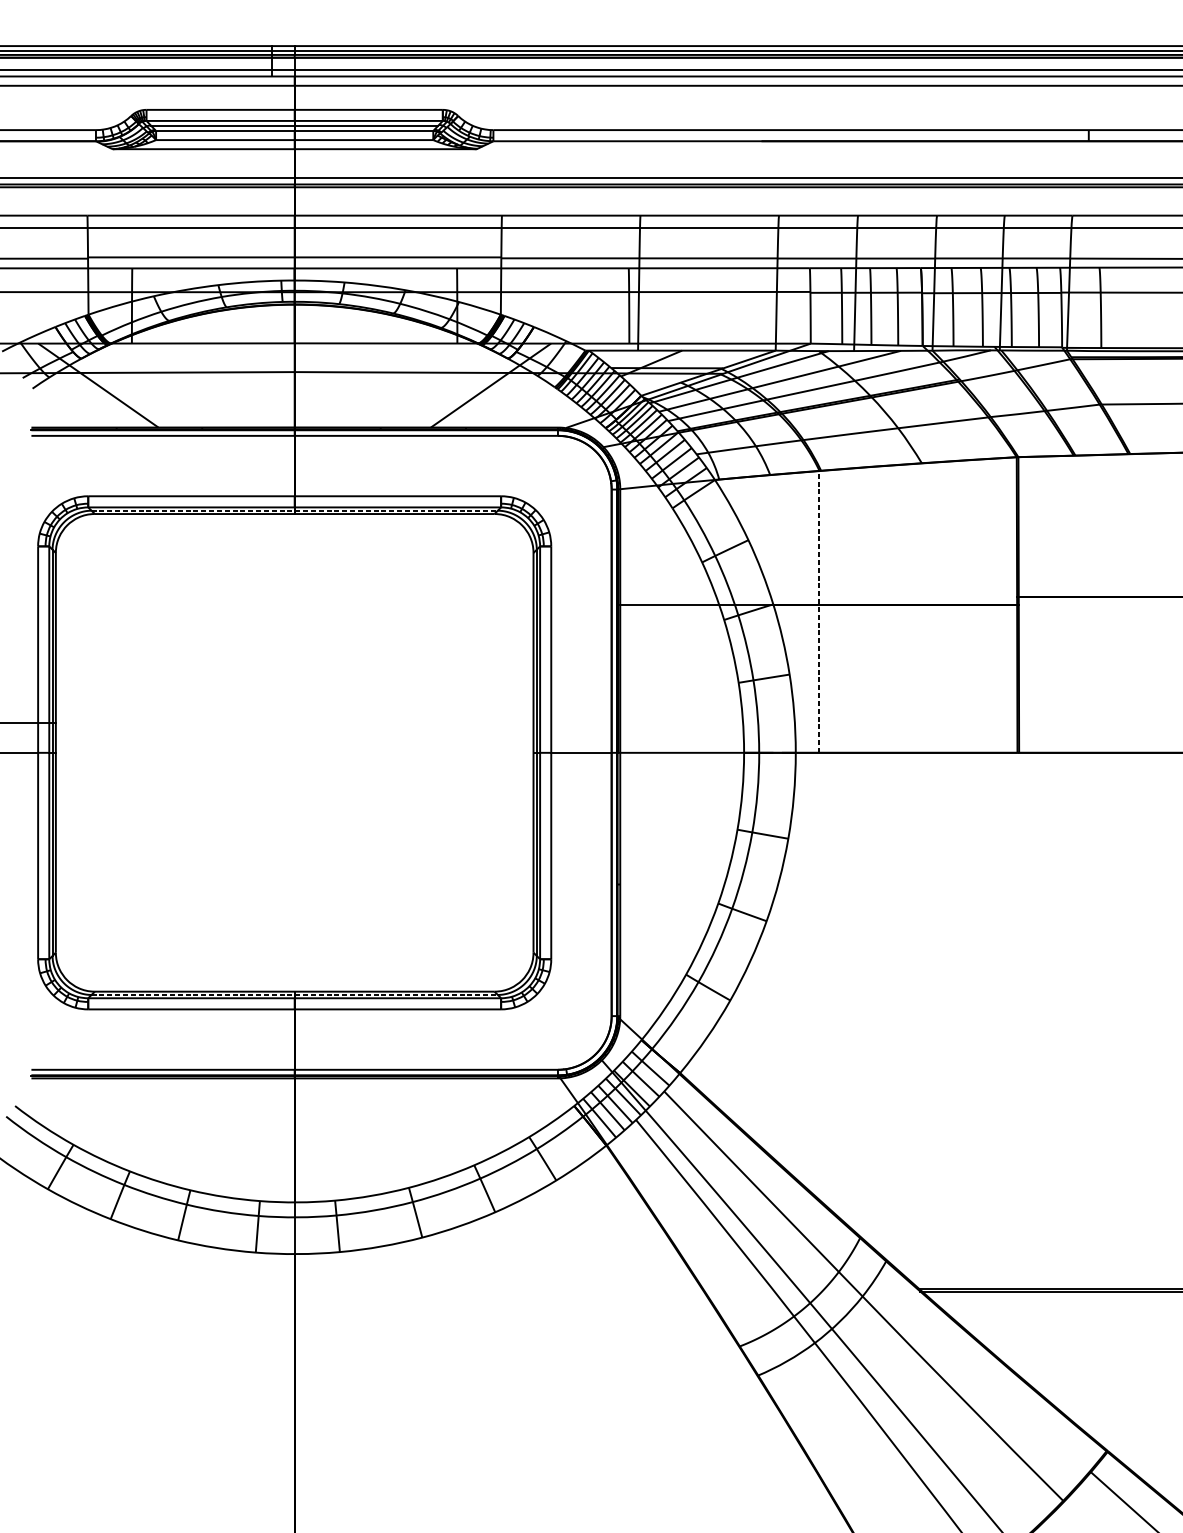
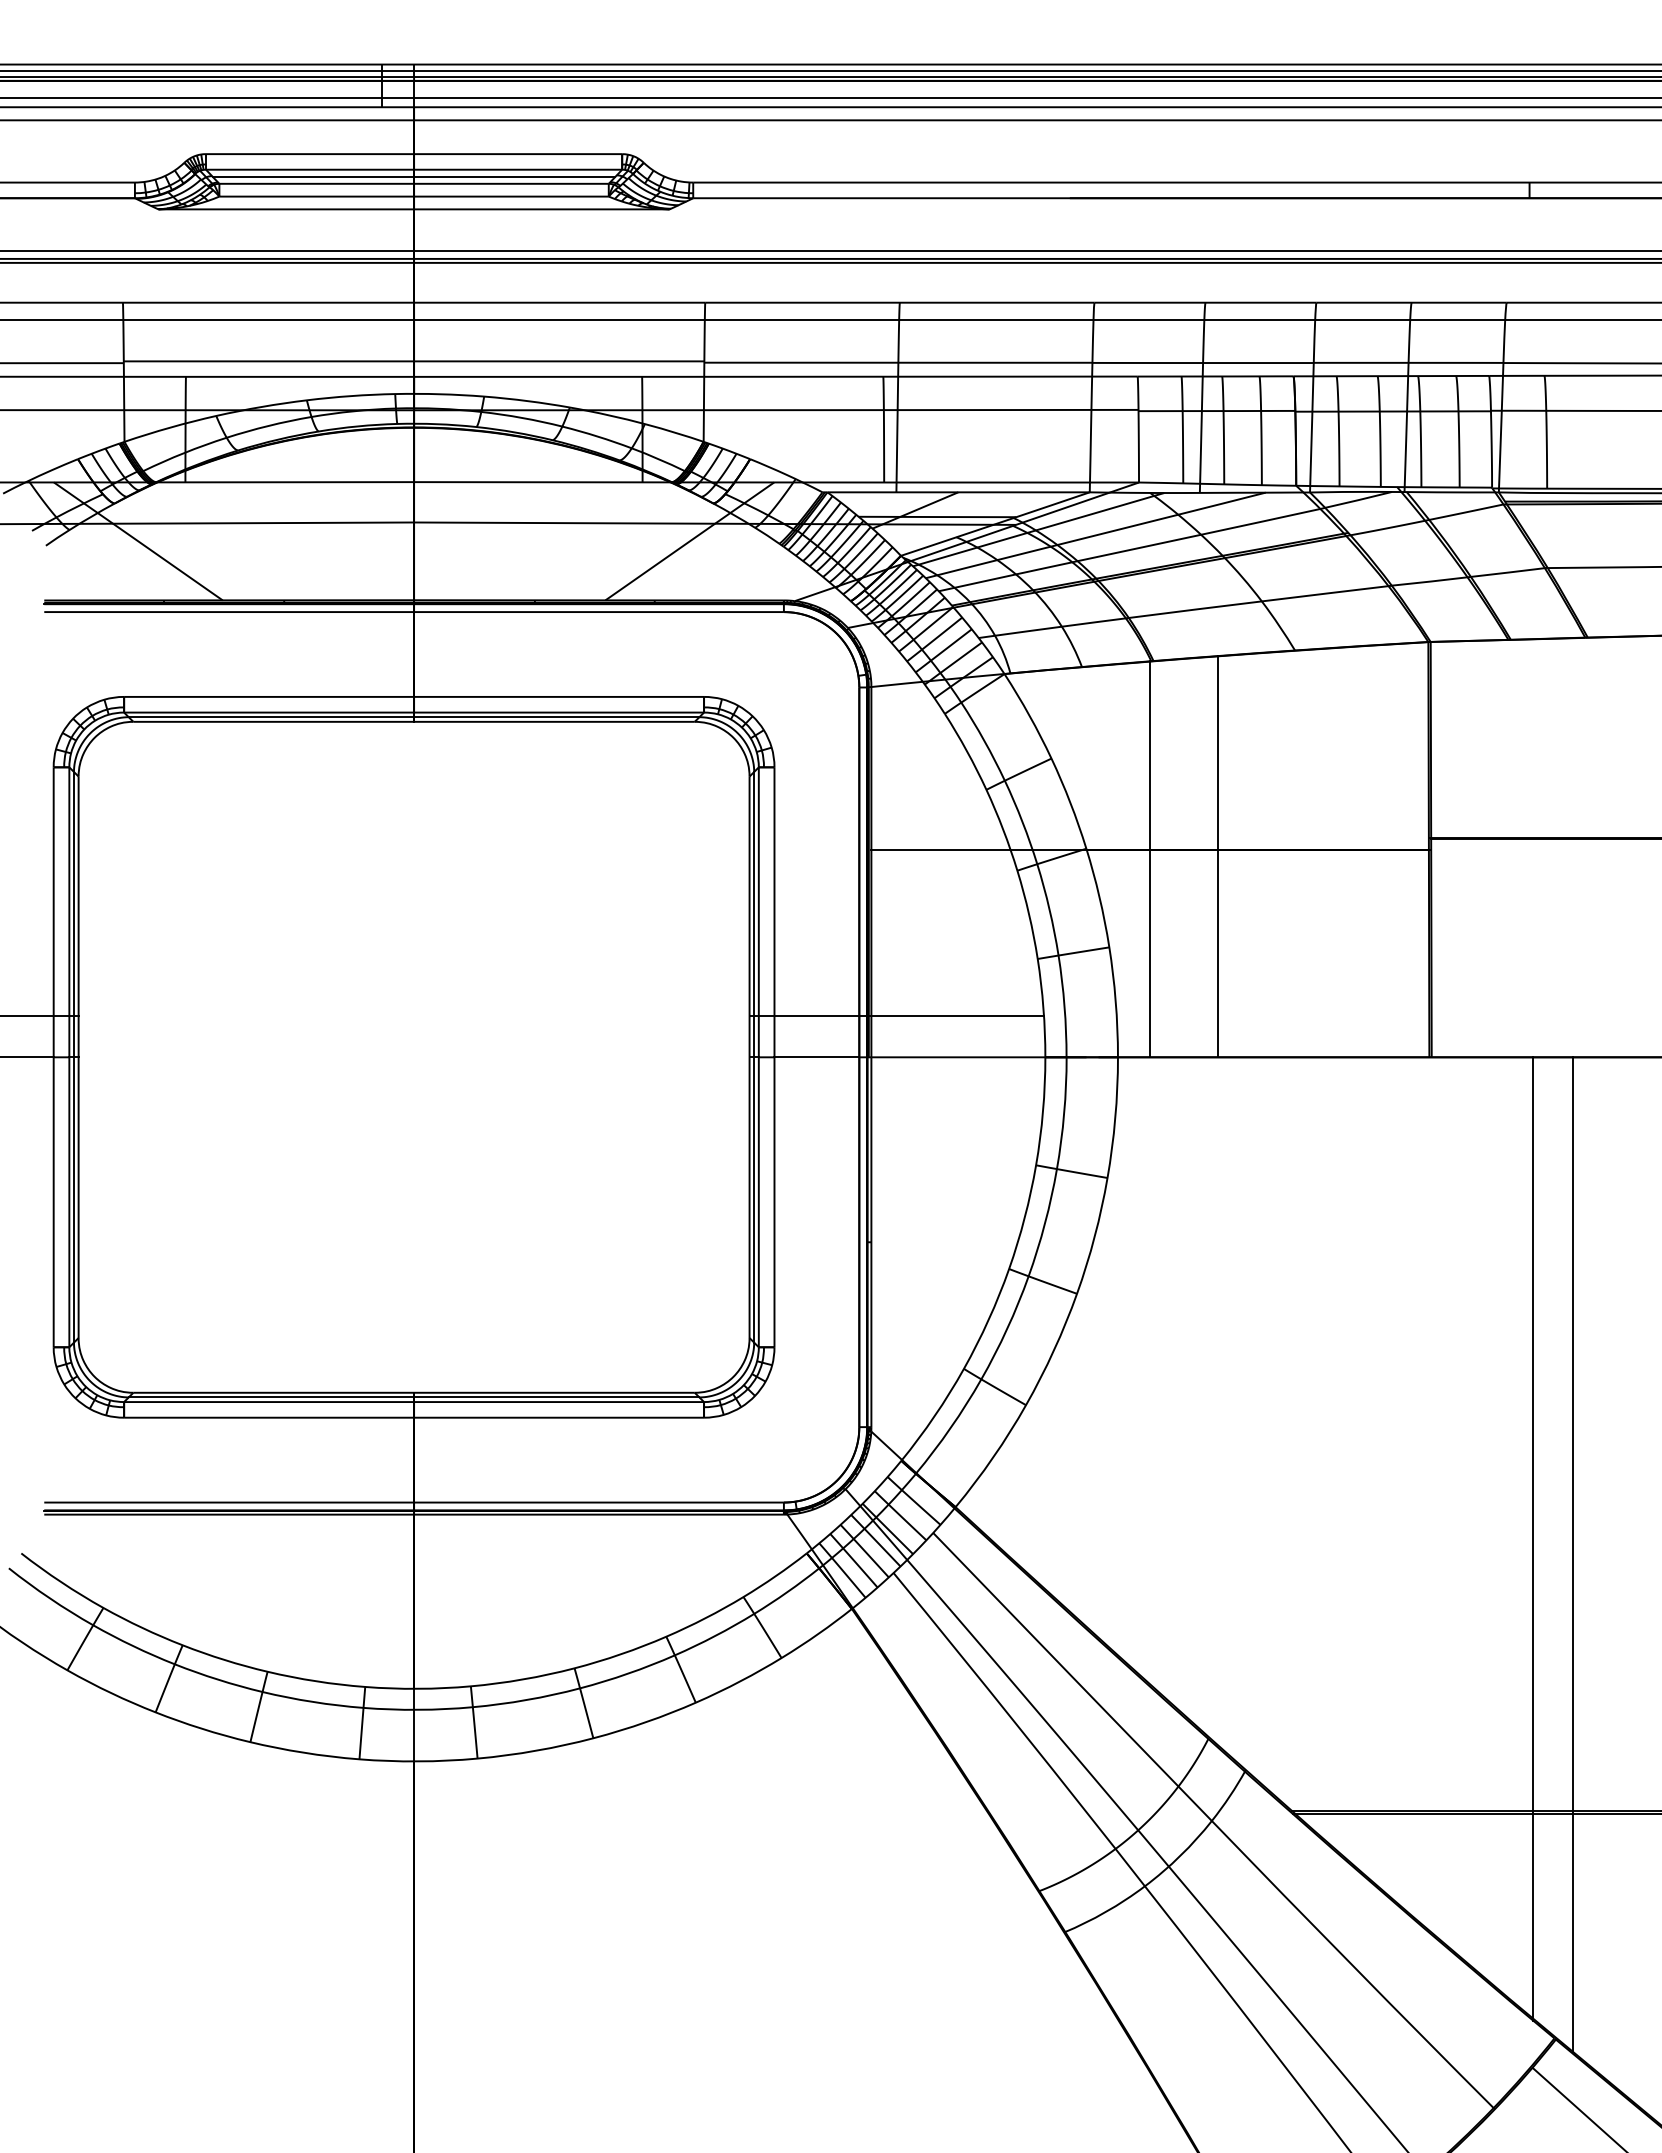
line: (294, 510) -> (414, 717), dashed -> solid
line: (867, 609) -> (1218, 856), added
line: (818, 612) -> (1150, 859), dashed -> solid
line: (638, 723) -> (896, 1015), added
line: (294, 995) -> (414, 1397), dashed -> solid
line: (1091, 1095) -> (1533, 1538), added
line: (1119, 1106) -> (1572, 1554), added

